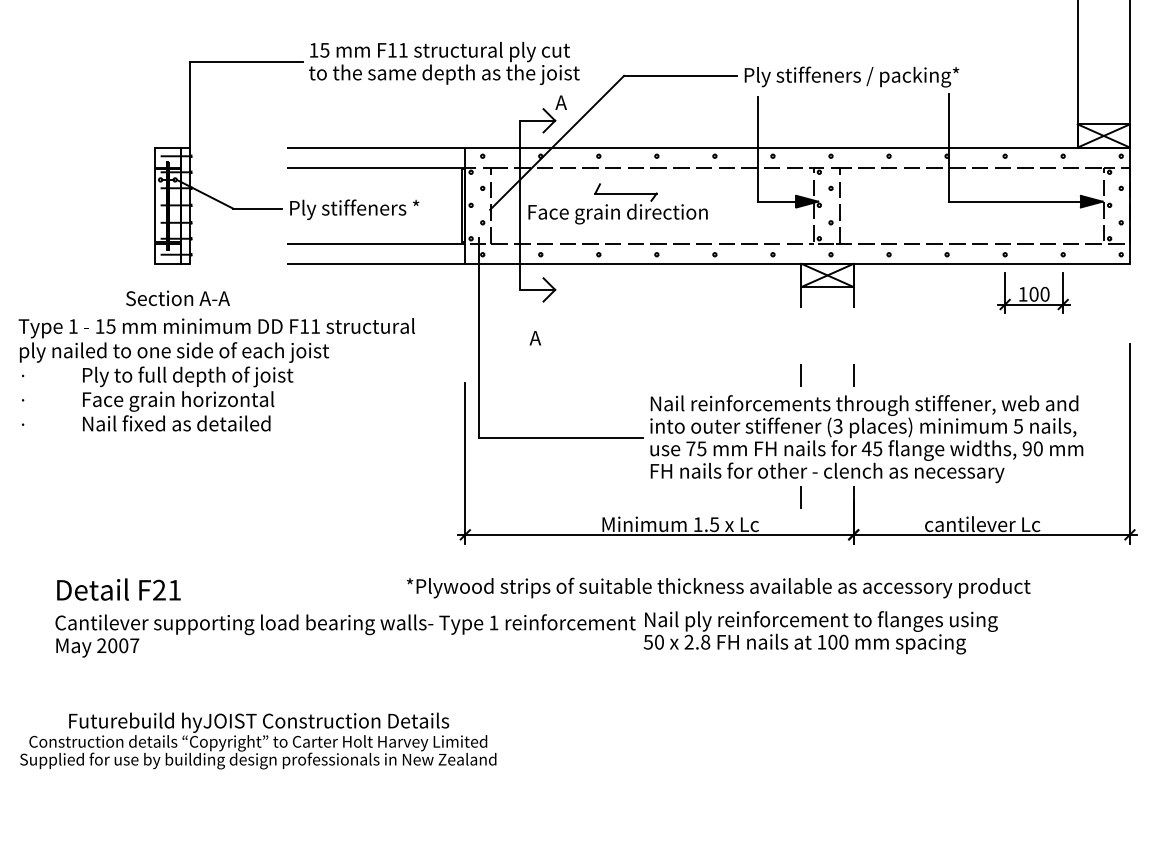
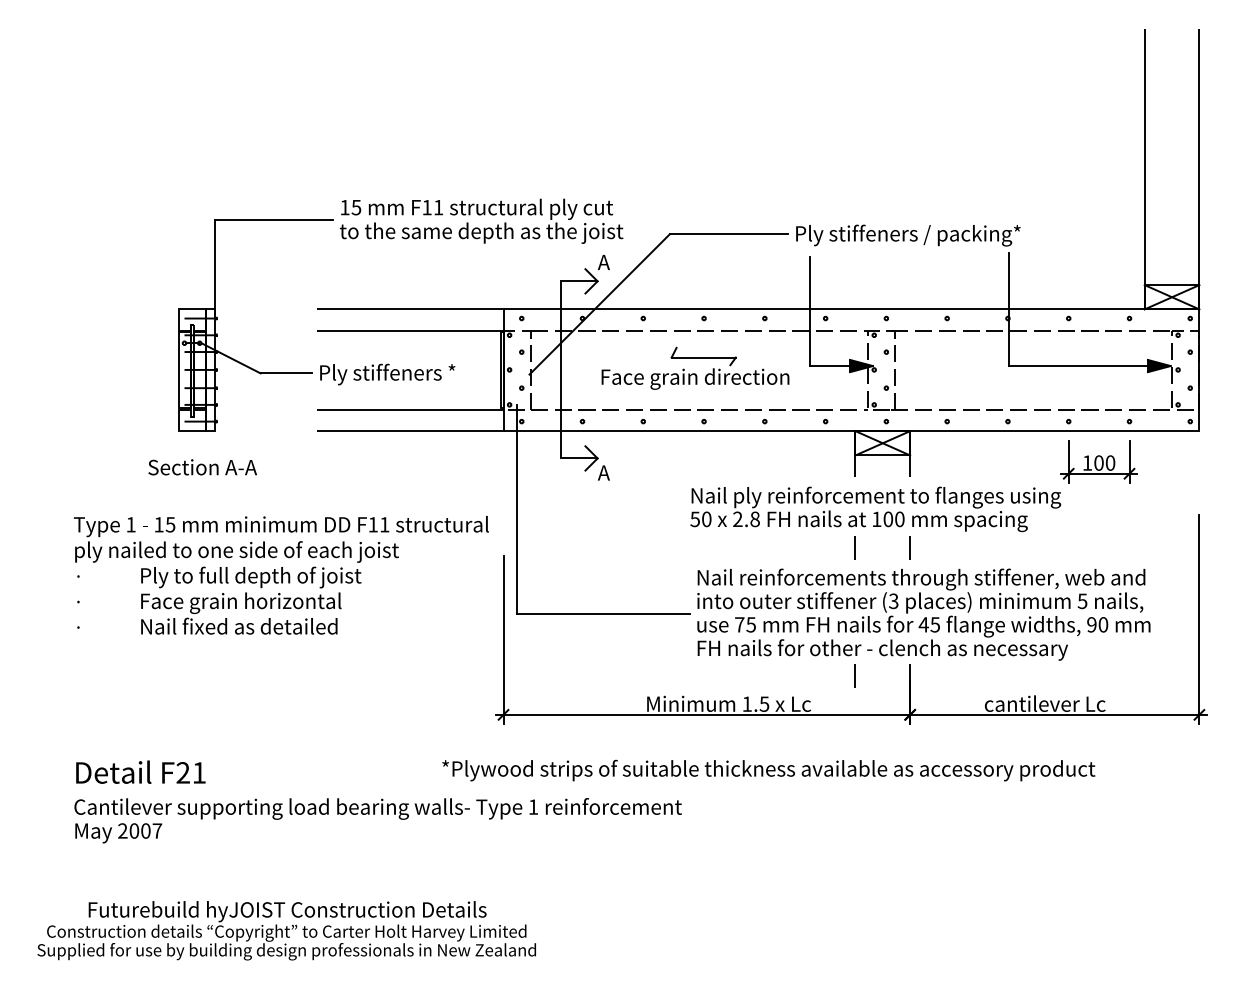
part: (618, 203) -> (695, 367), moved
text: (535, 337) -> (603, 472), moved
text: (216, 374) -> (281, 575), moved
text: (820, 632) -> (875, 509), moved

